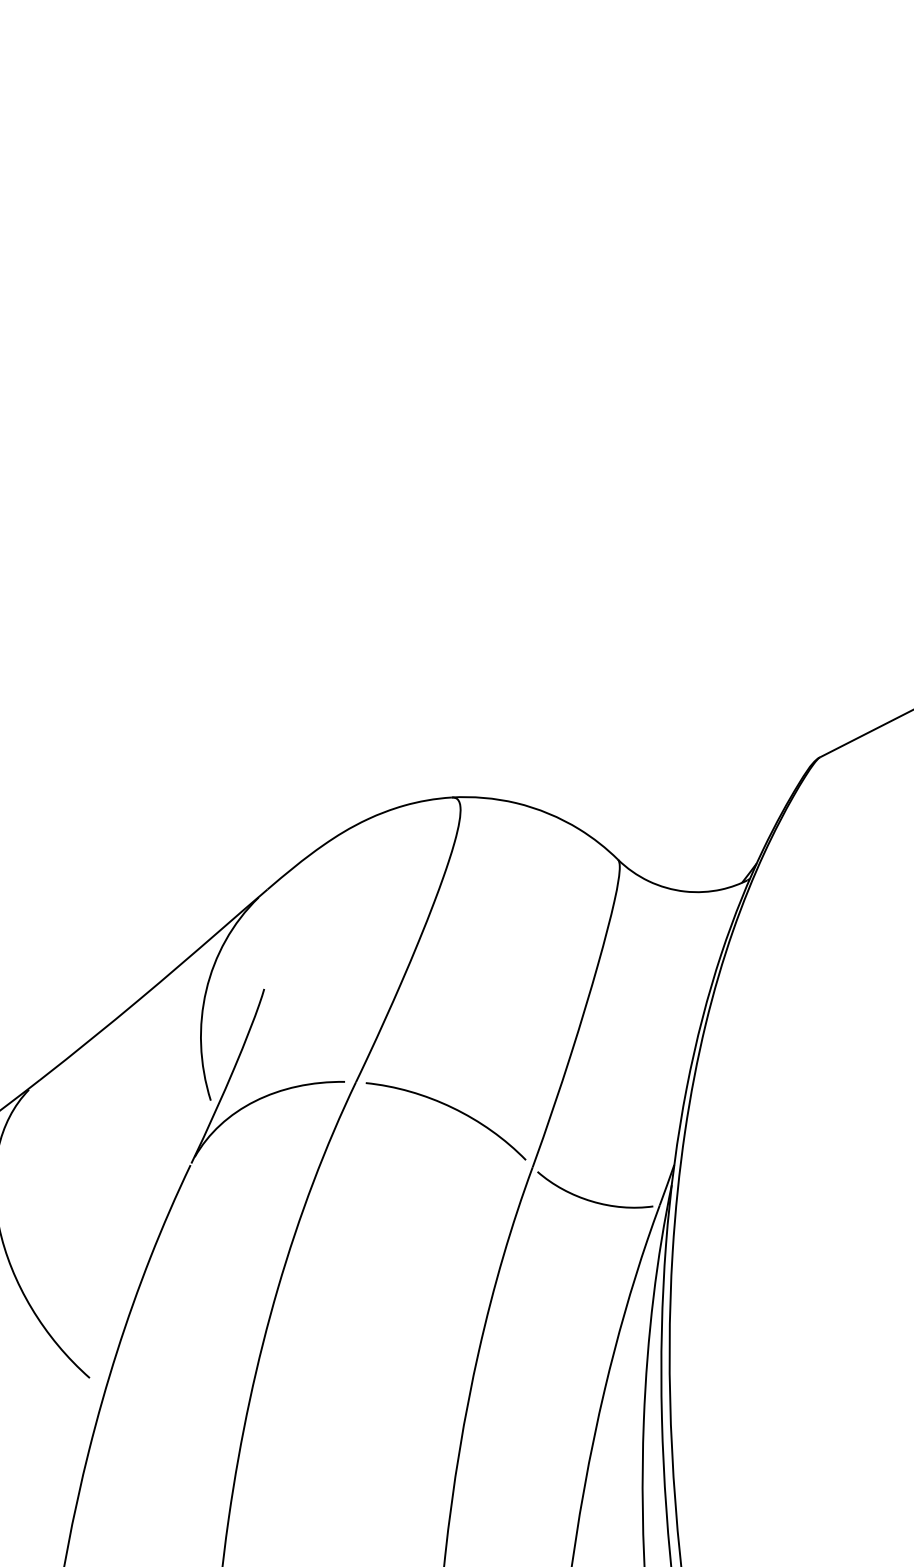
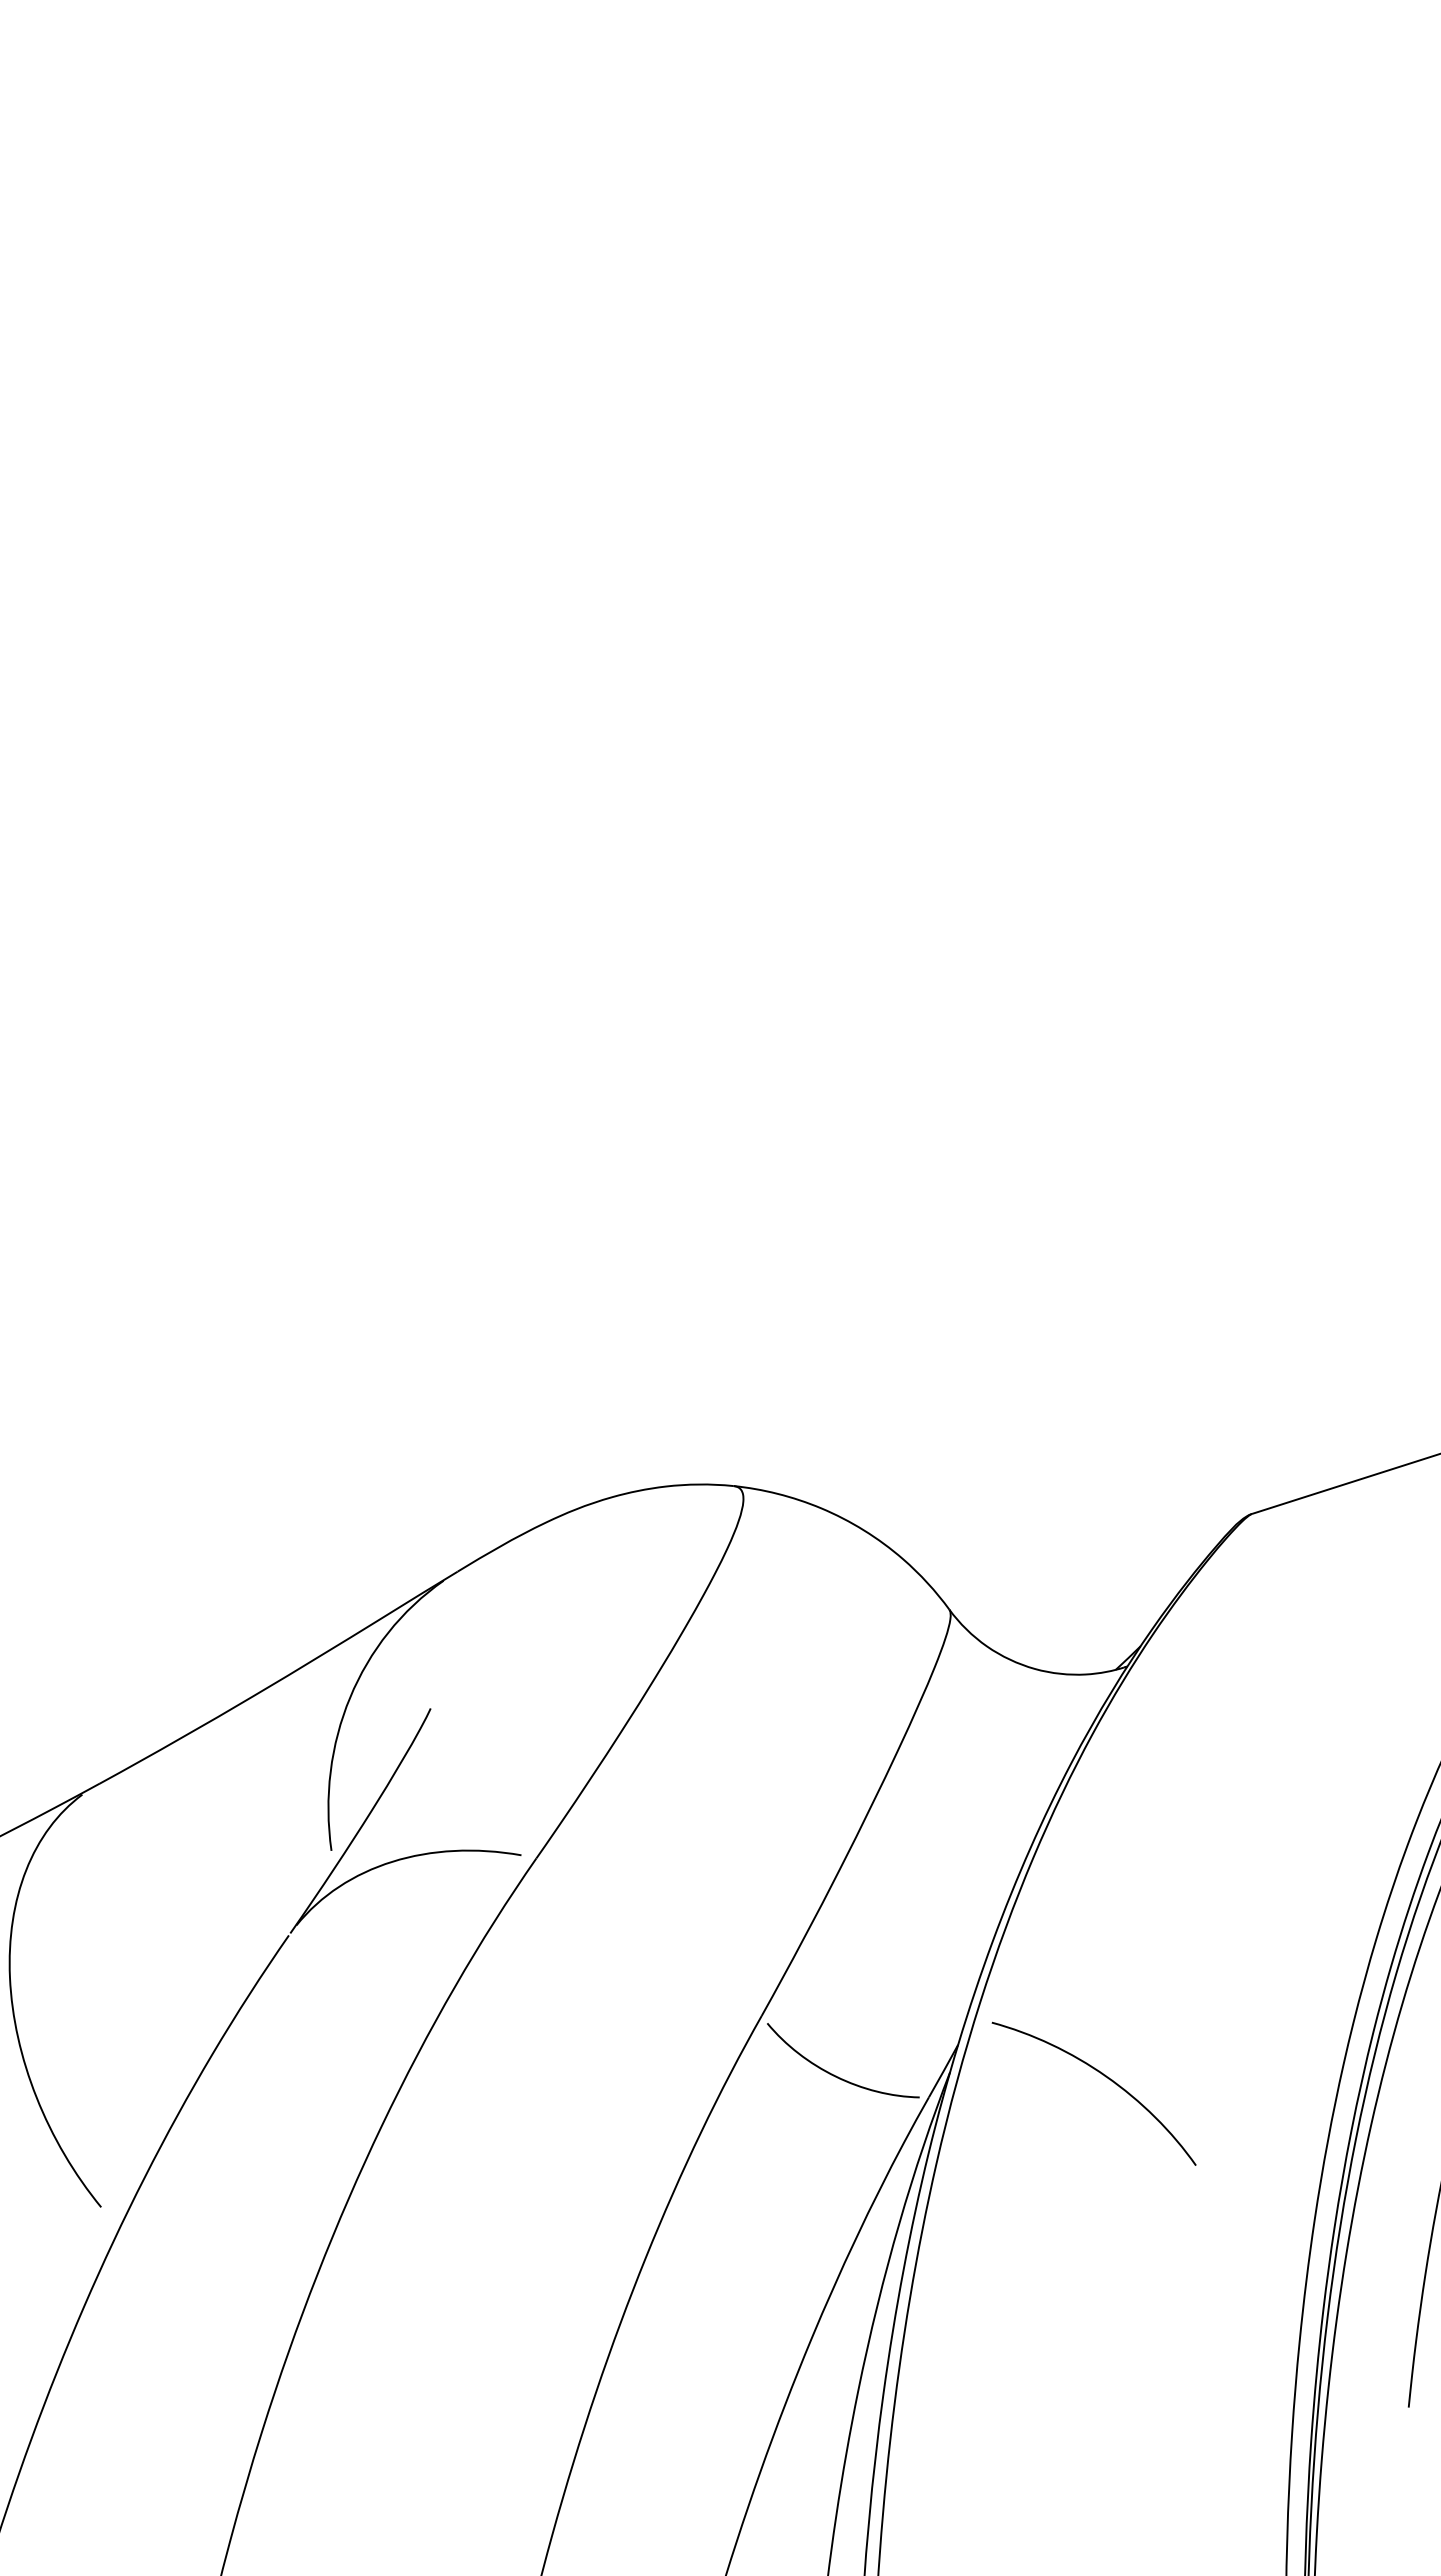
curve: (452, 1108) -> (1105, 2077), moved

